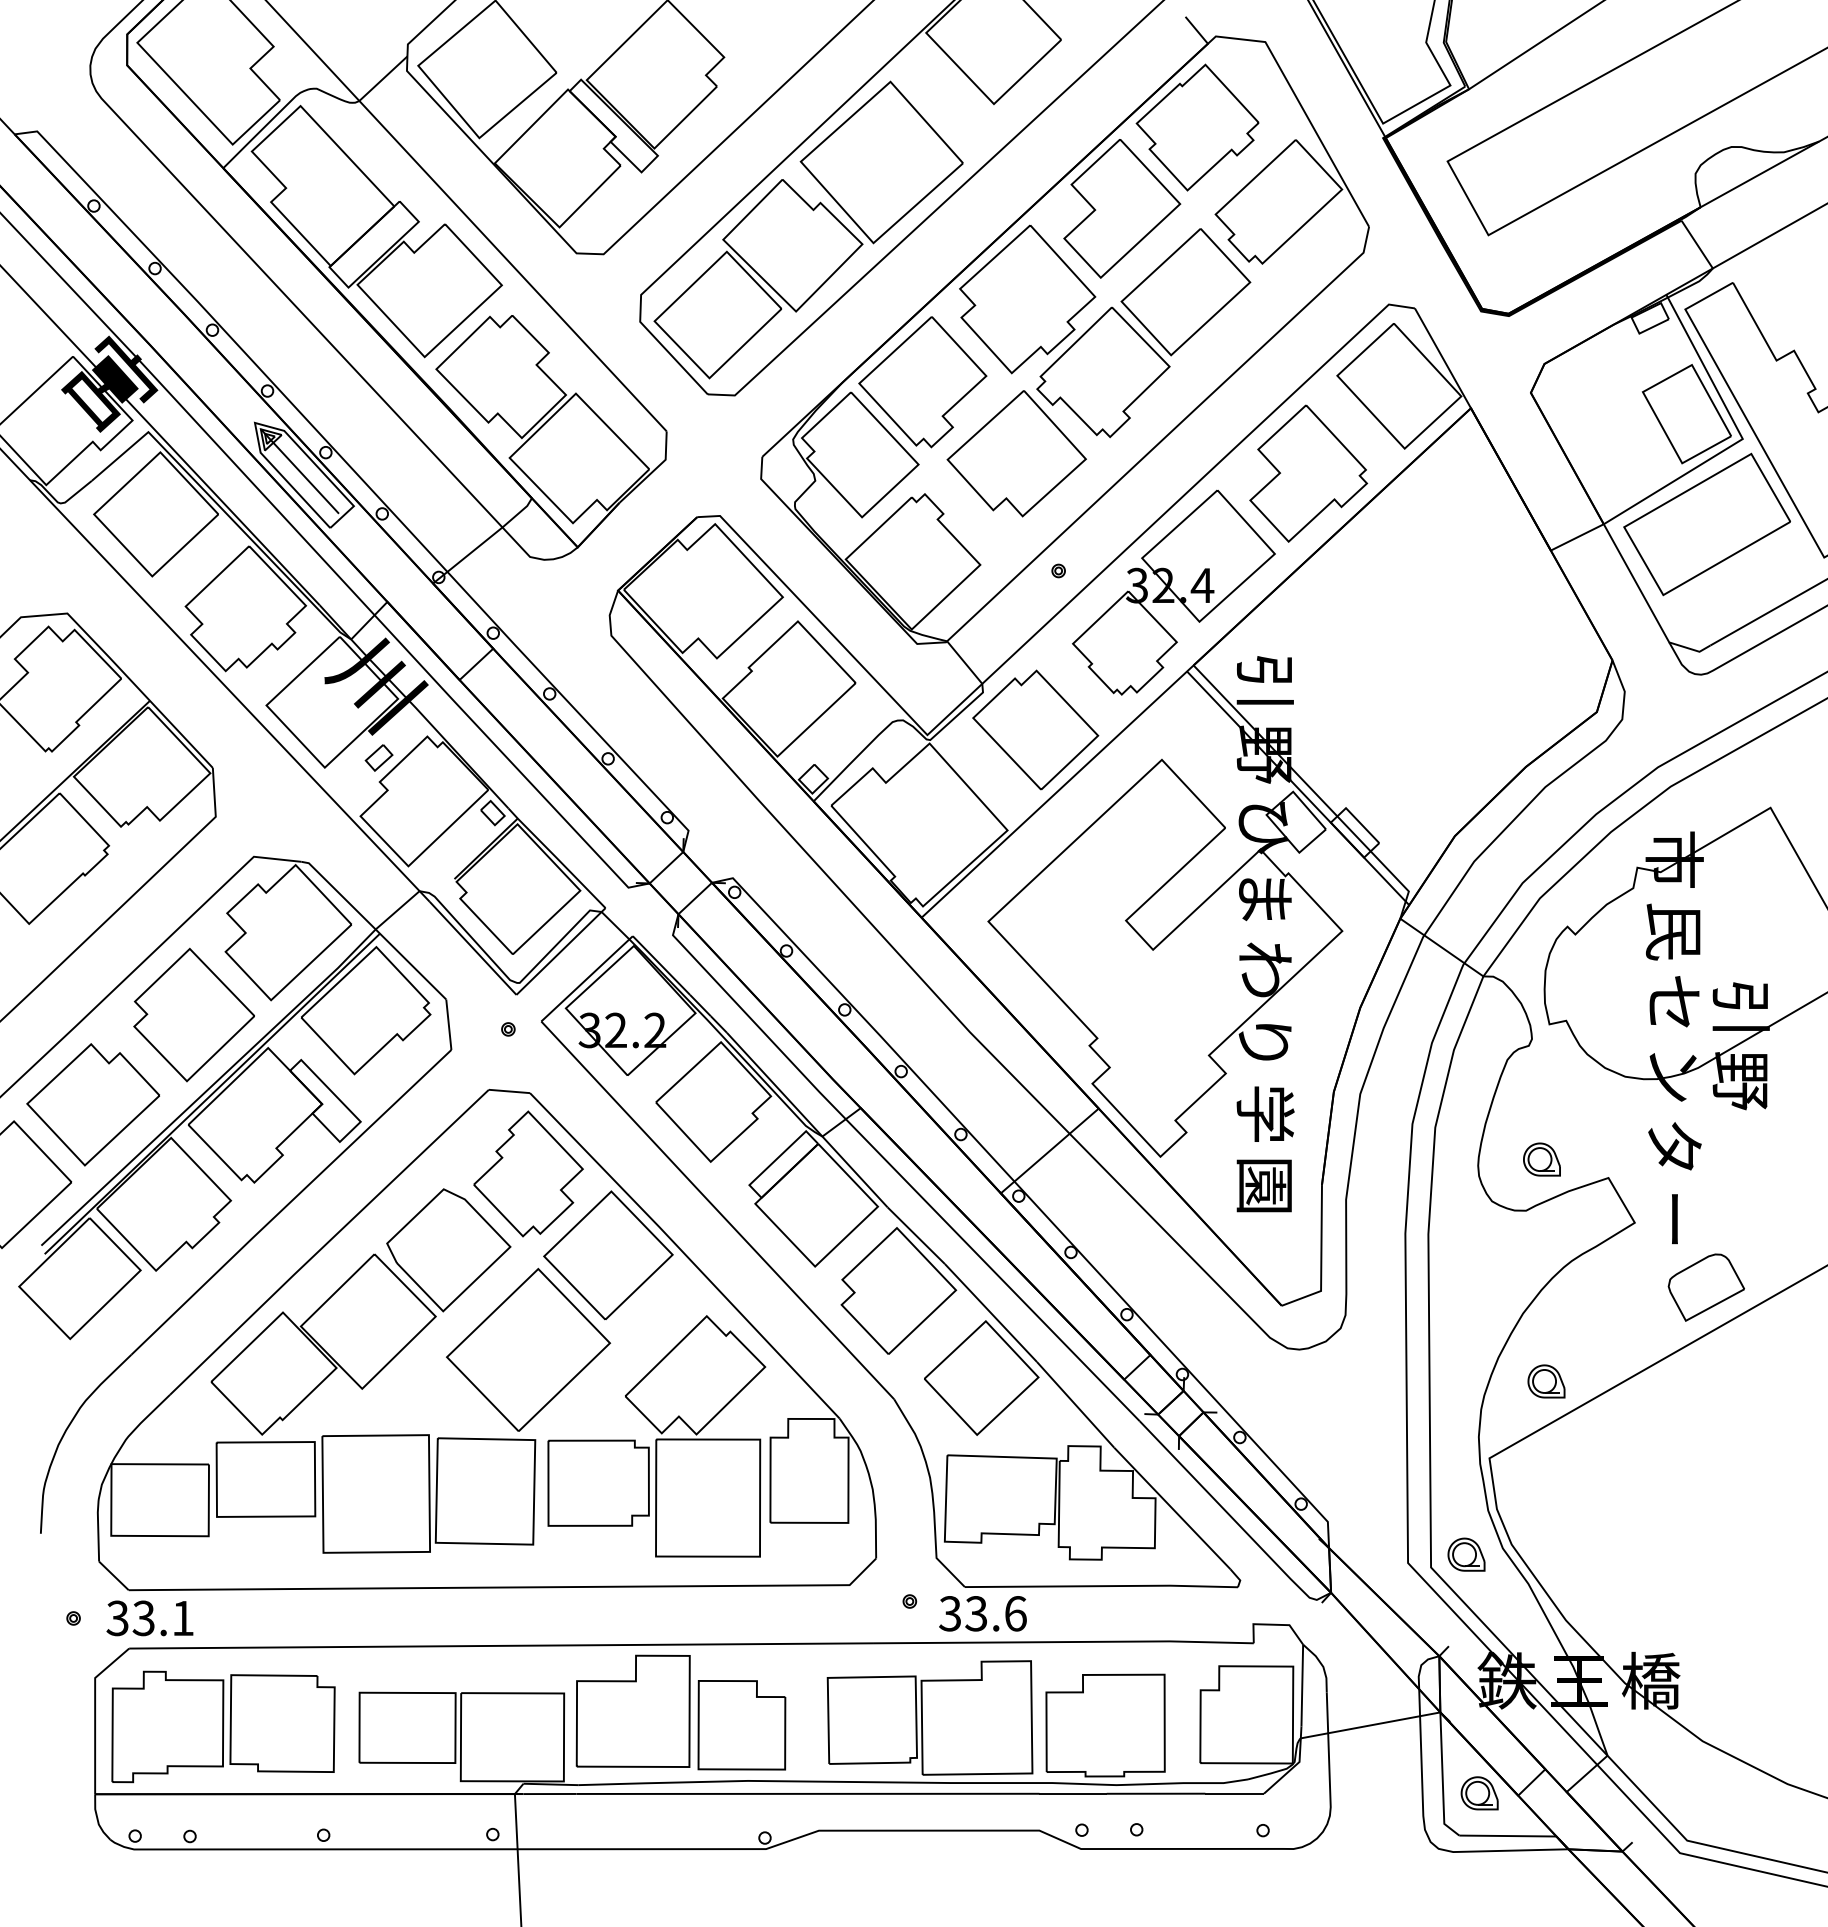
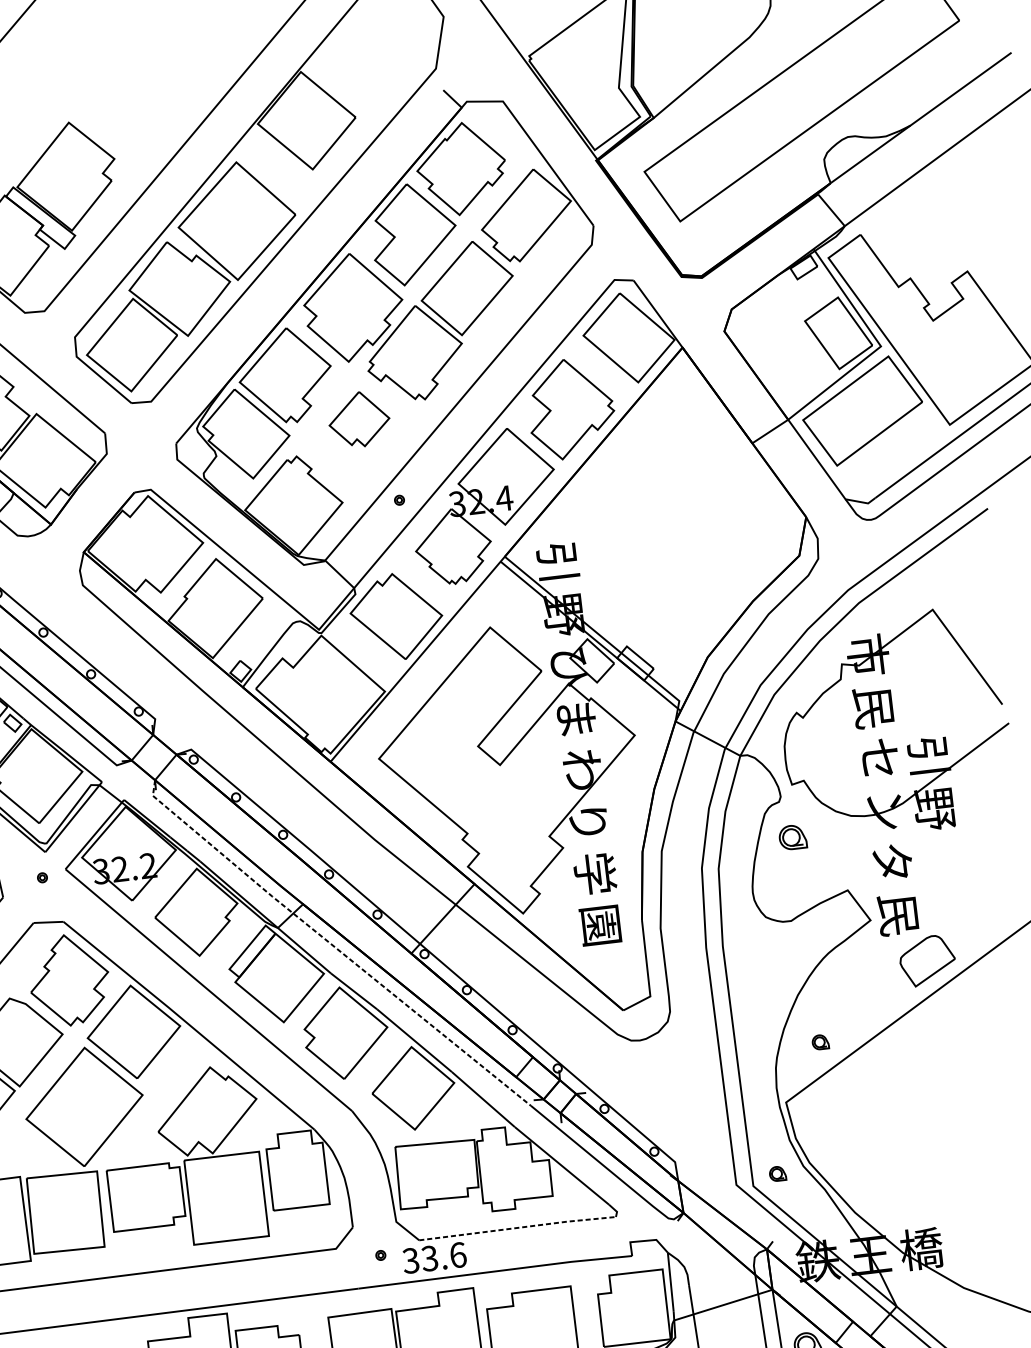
part: (1016, 453) -> (359, 419), size x0.6
part: (1541, 1159) -> (792, 837), moved
line: (896, 1171) -> (334, 946), solid -> dashed
text: (1673, 1219) -> (898, 914), ー -> 民
part: (1546, 1381) -> (820, 1042), size x0.6
part: (1466, 1554) -> (777, 1173), size x0.6
line: (1102, 1586) -> (518, 1228), solid -> dashed

